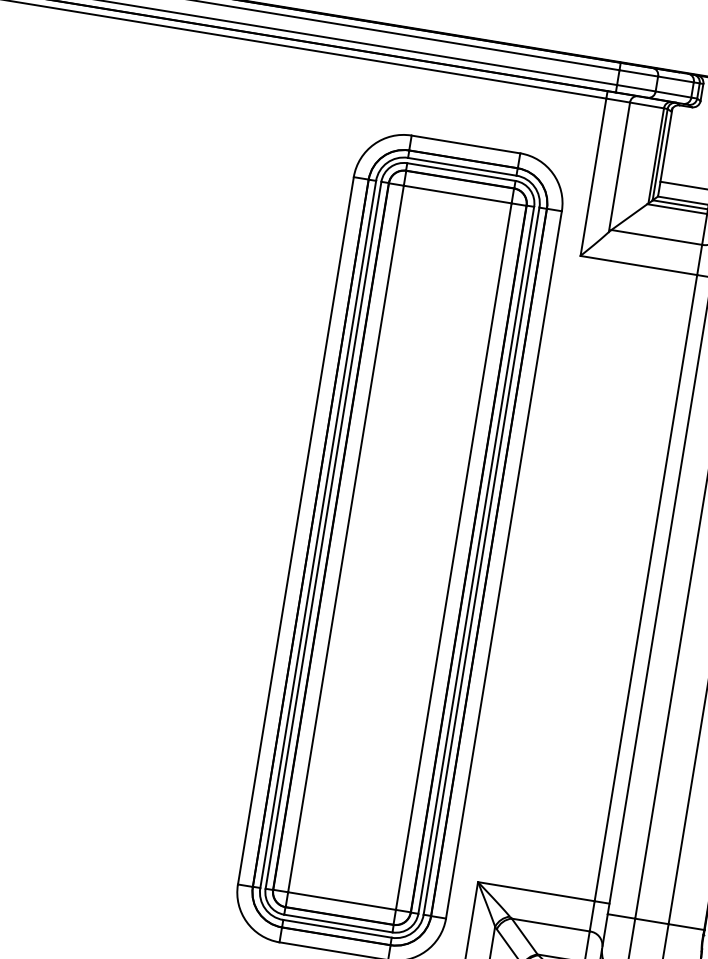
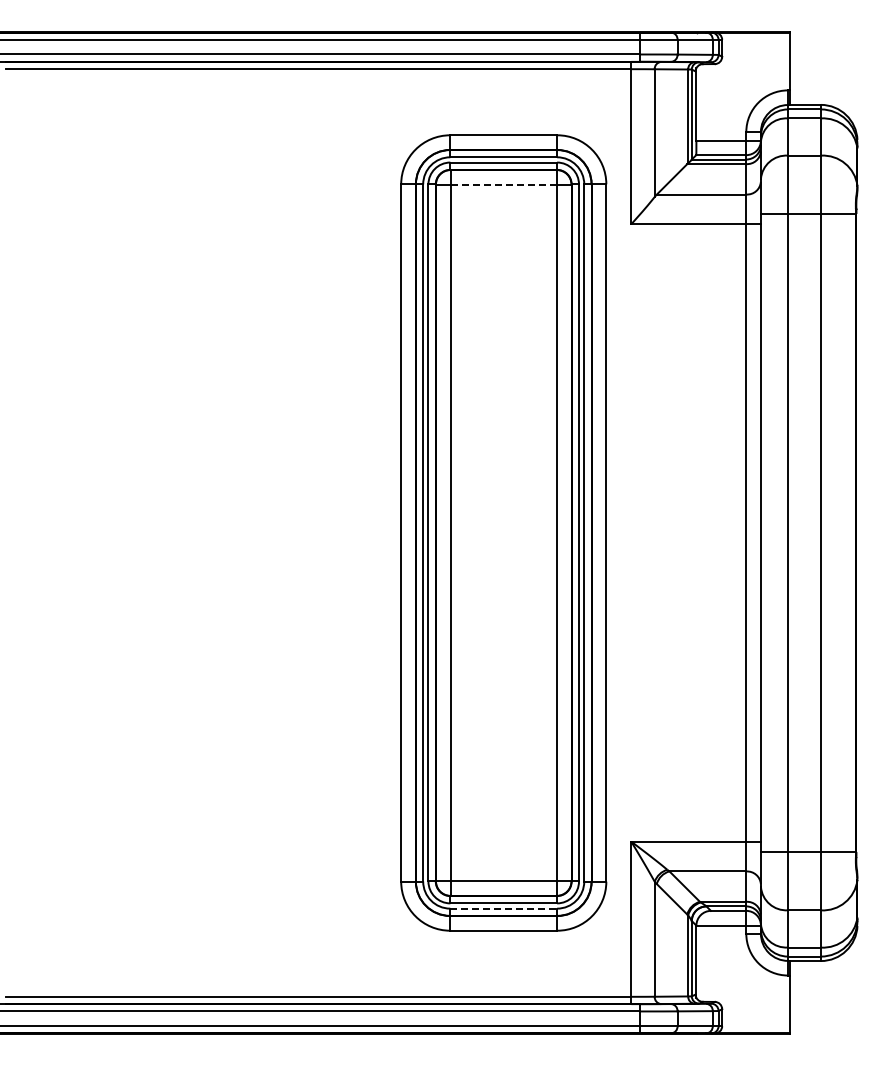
line: (457, 194) -> (503, 184), solid -> dashed
line: (338, 928) -> (504, 908), solid -> dashed

